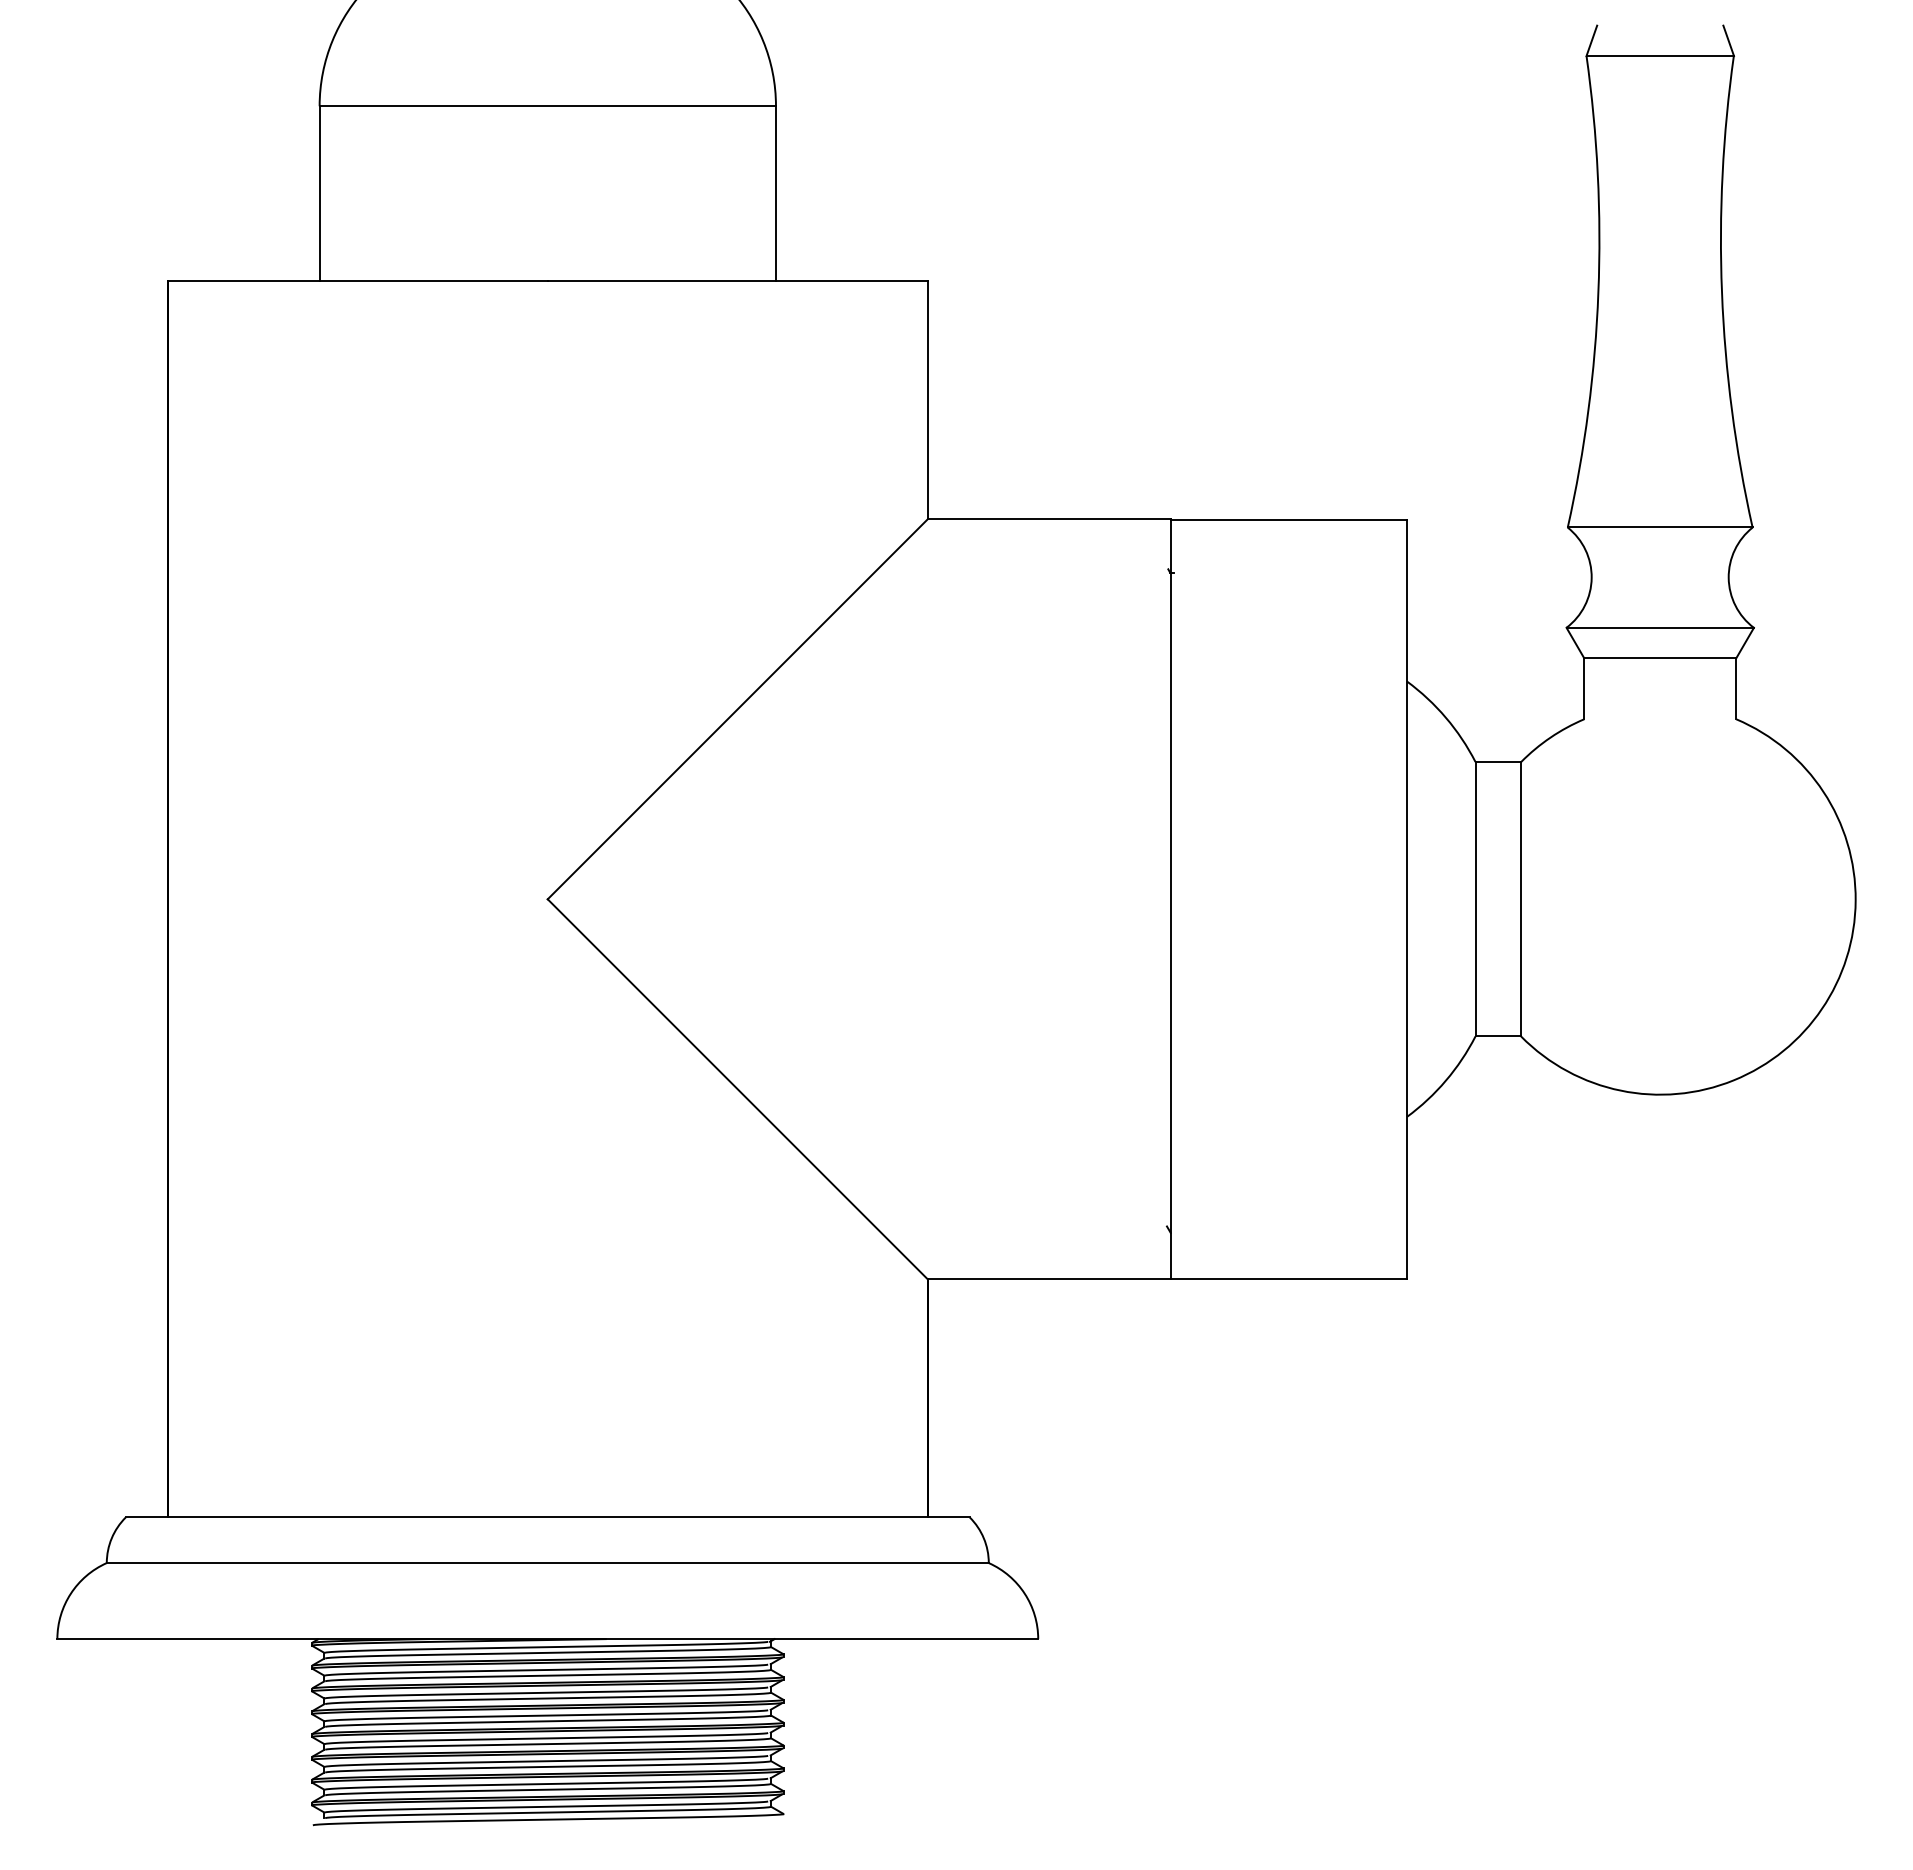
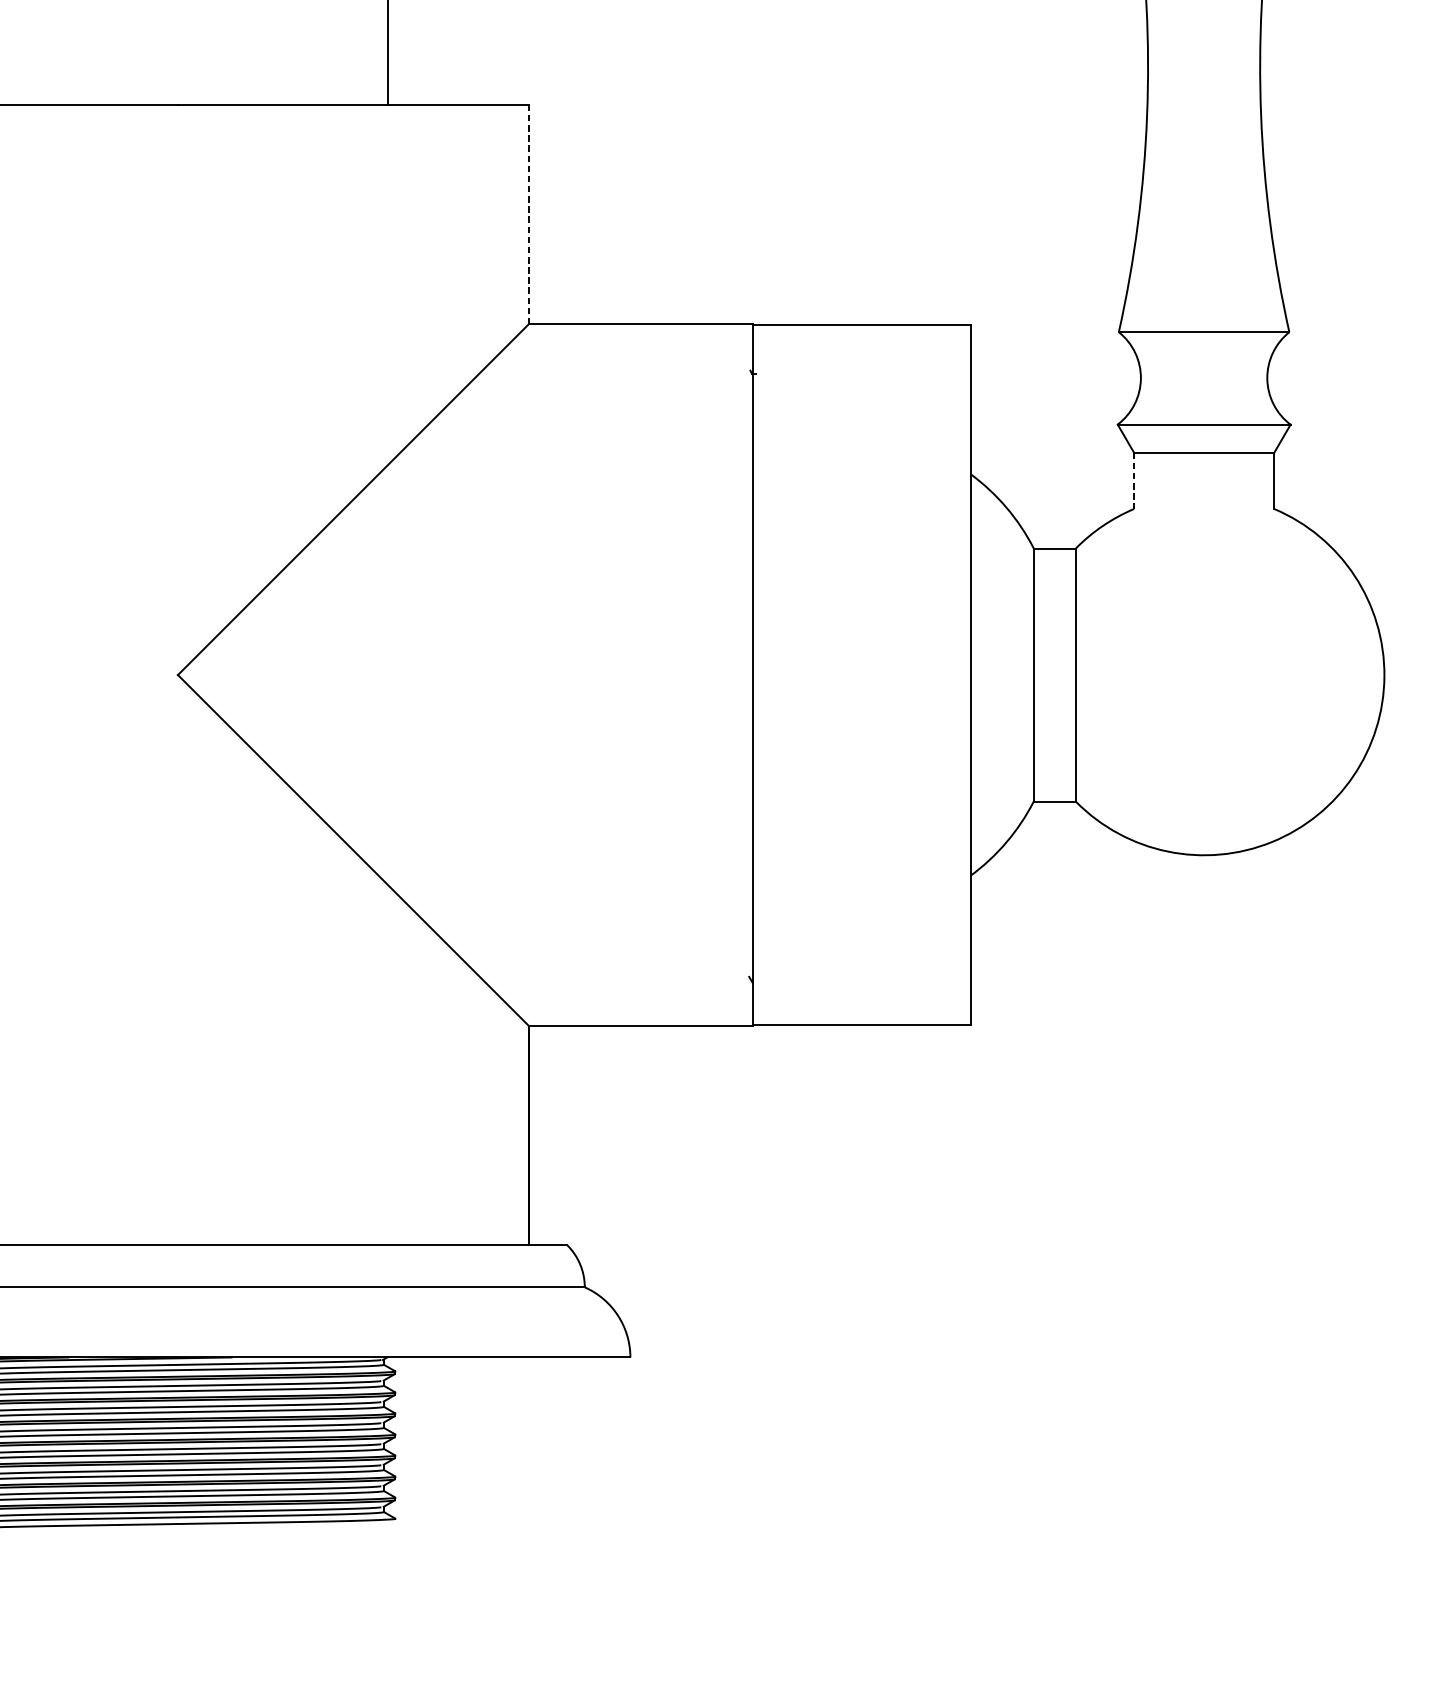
line: (927, 400) -> (528, 214), solid -> dashed
line: (1584, 689) -> (1134, 481), solid -> dashed

